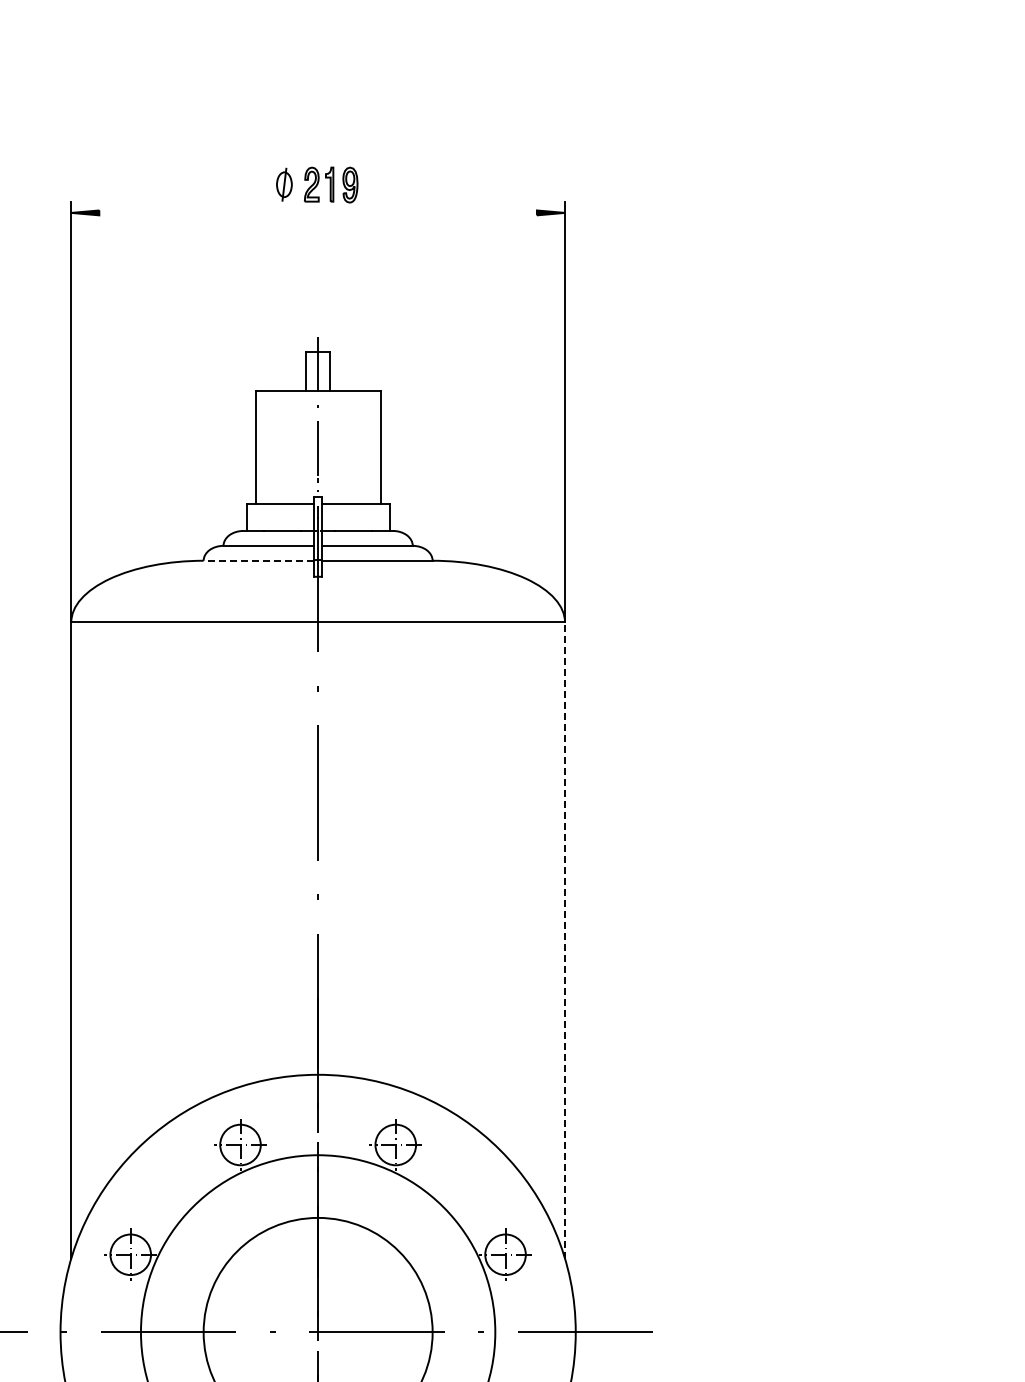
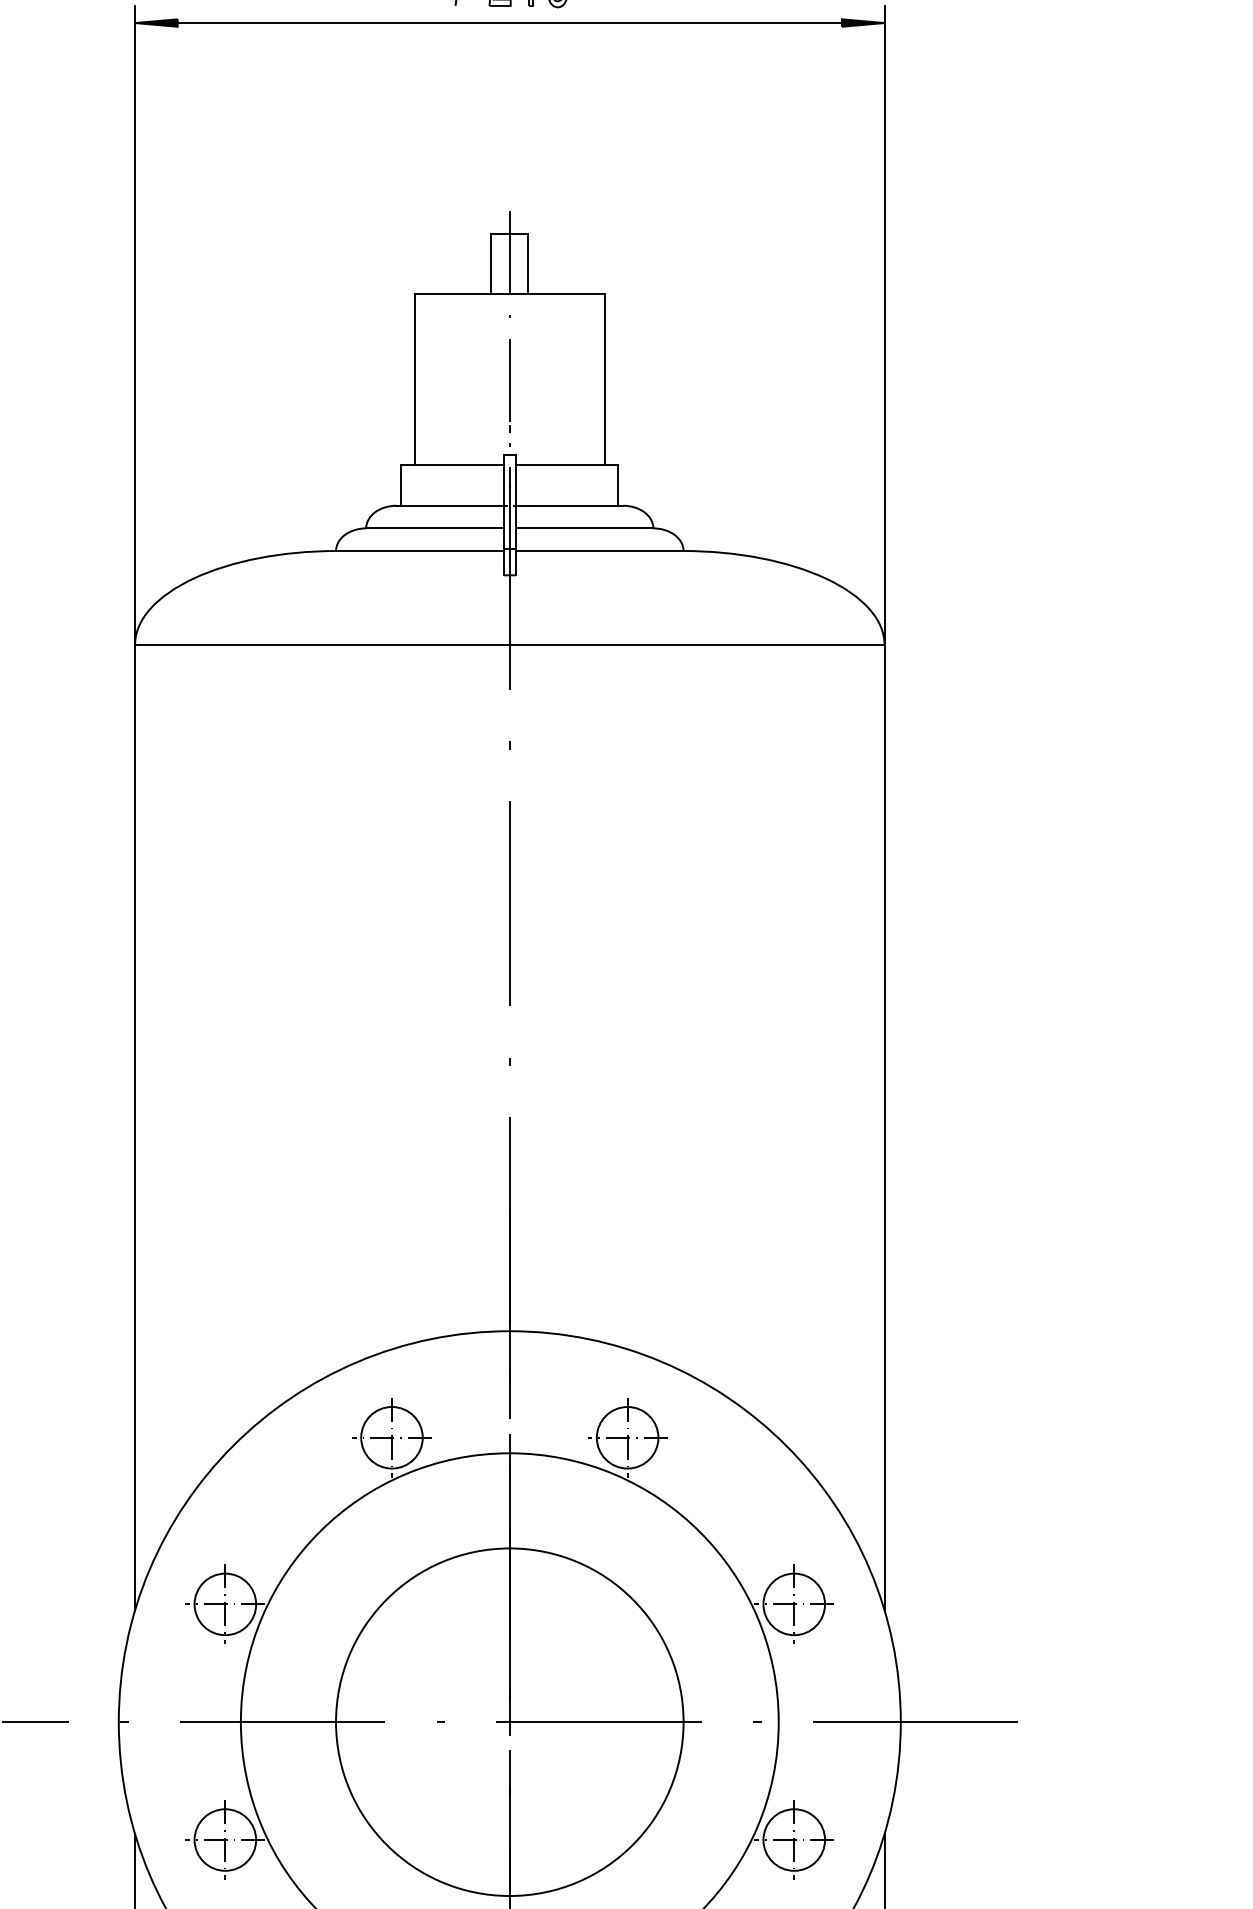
line: (317, 212) -> (508, 22), added
line: (258, 560) -> (419, 550), dashed -> solid
line: (565, 940) -> (885, 1127), dashed -> solid

